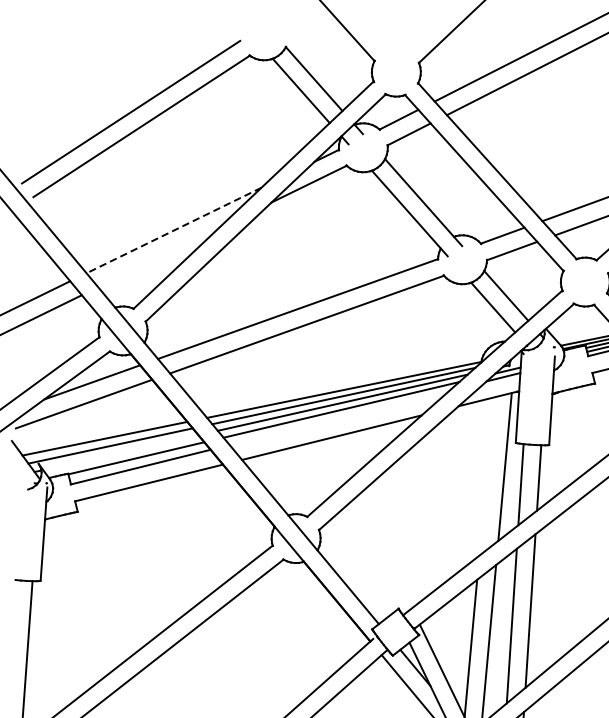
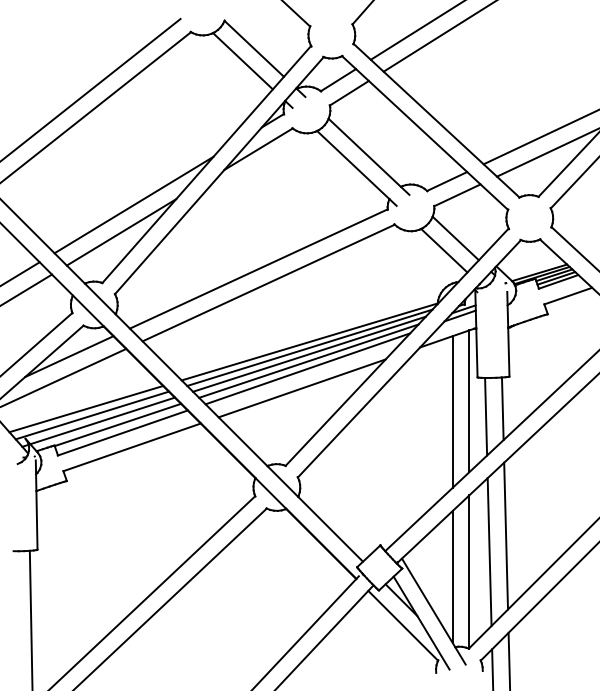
line: (174, 231) -> (134, 205), dashed -> solid
line: (158, 257) -> (121, 232), added
line: (339, 417) -> (307, 368), added
line: (120, 452) -> (102, 420), added
line: (486, 476) -> (452, 411), added

